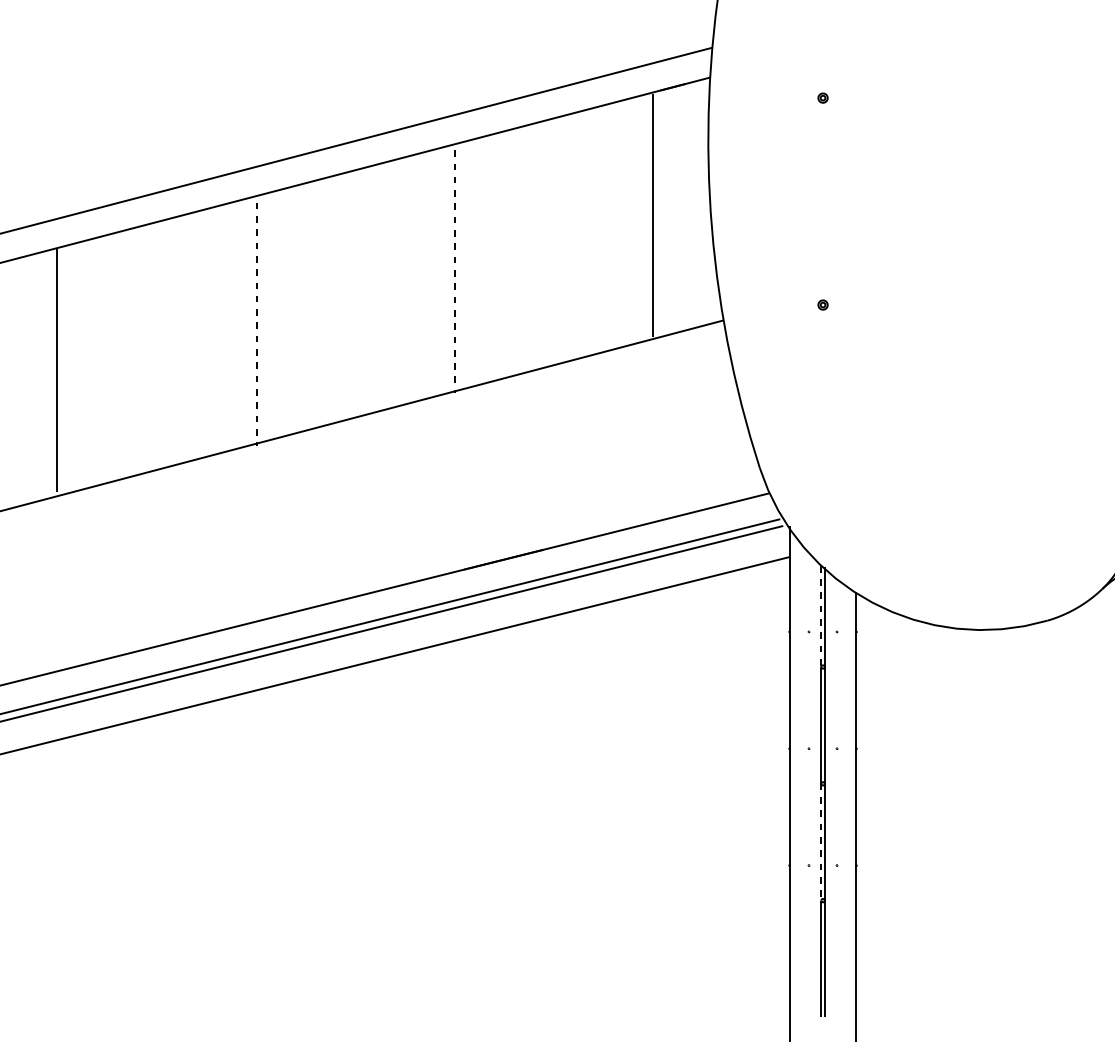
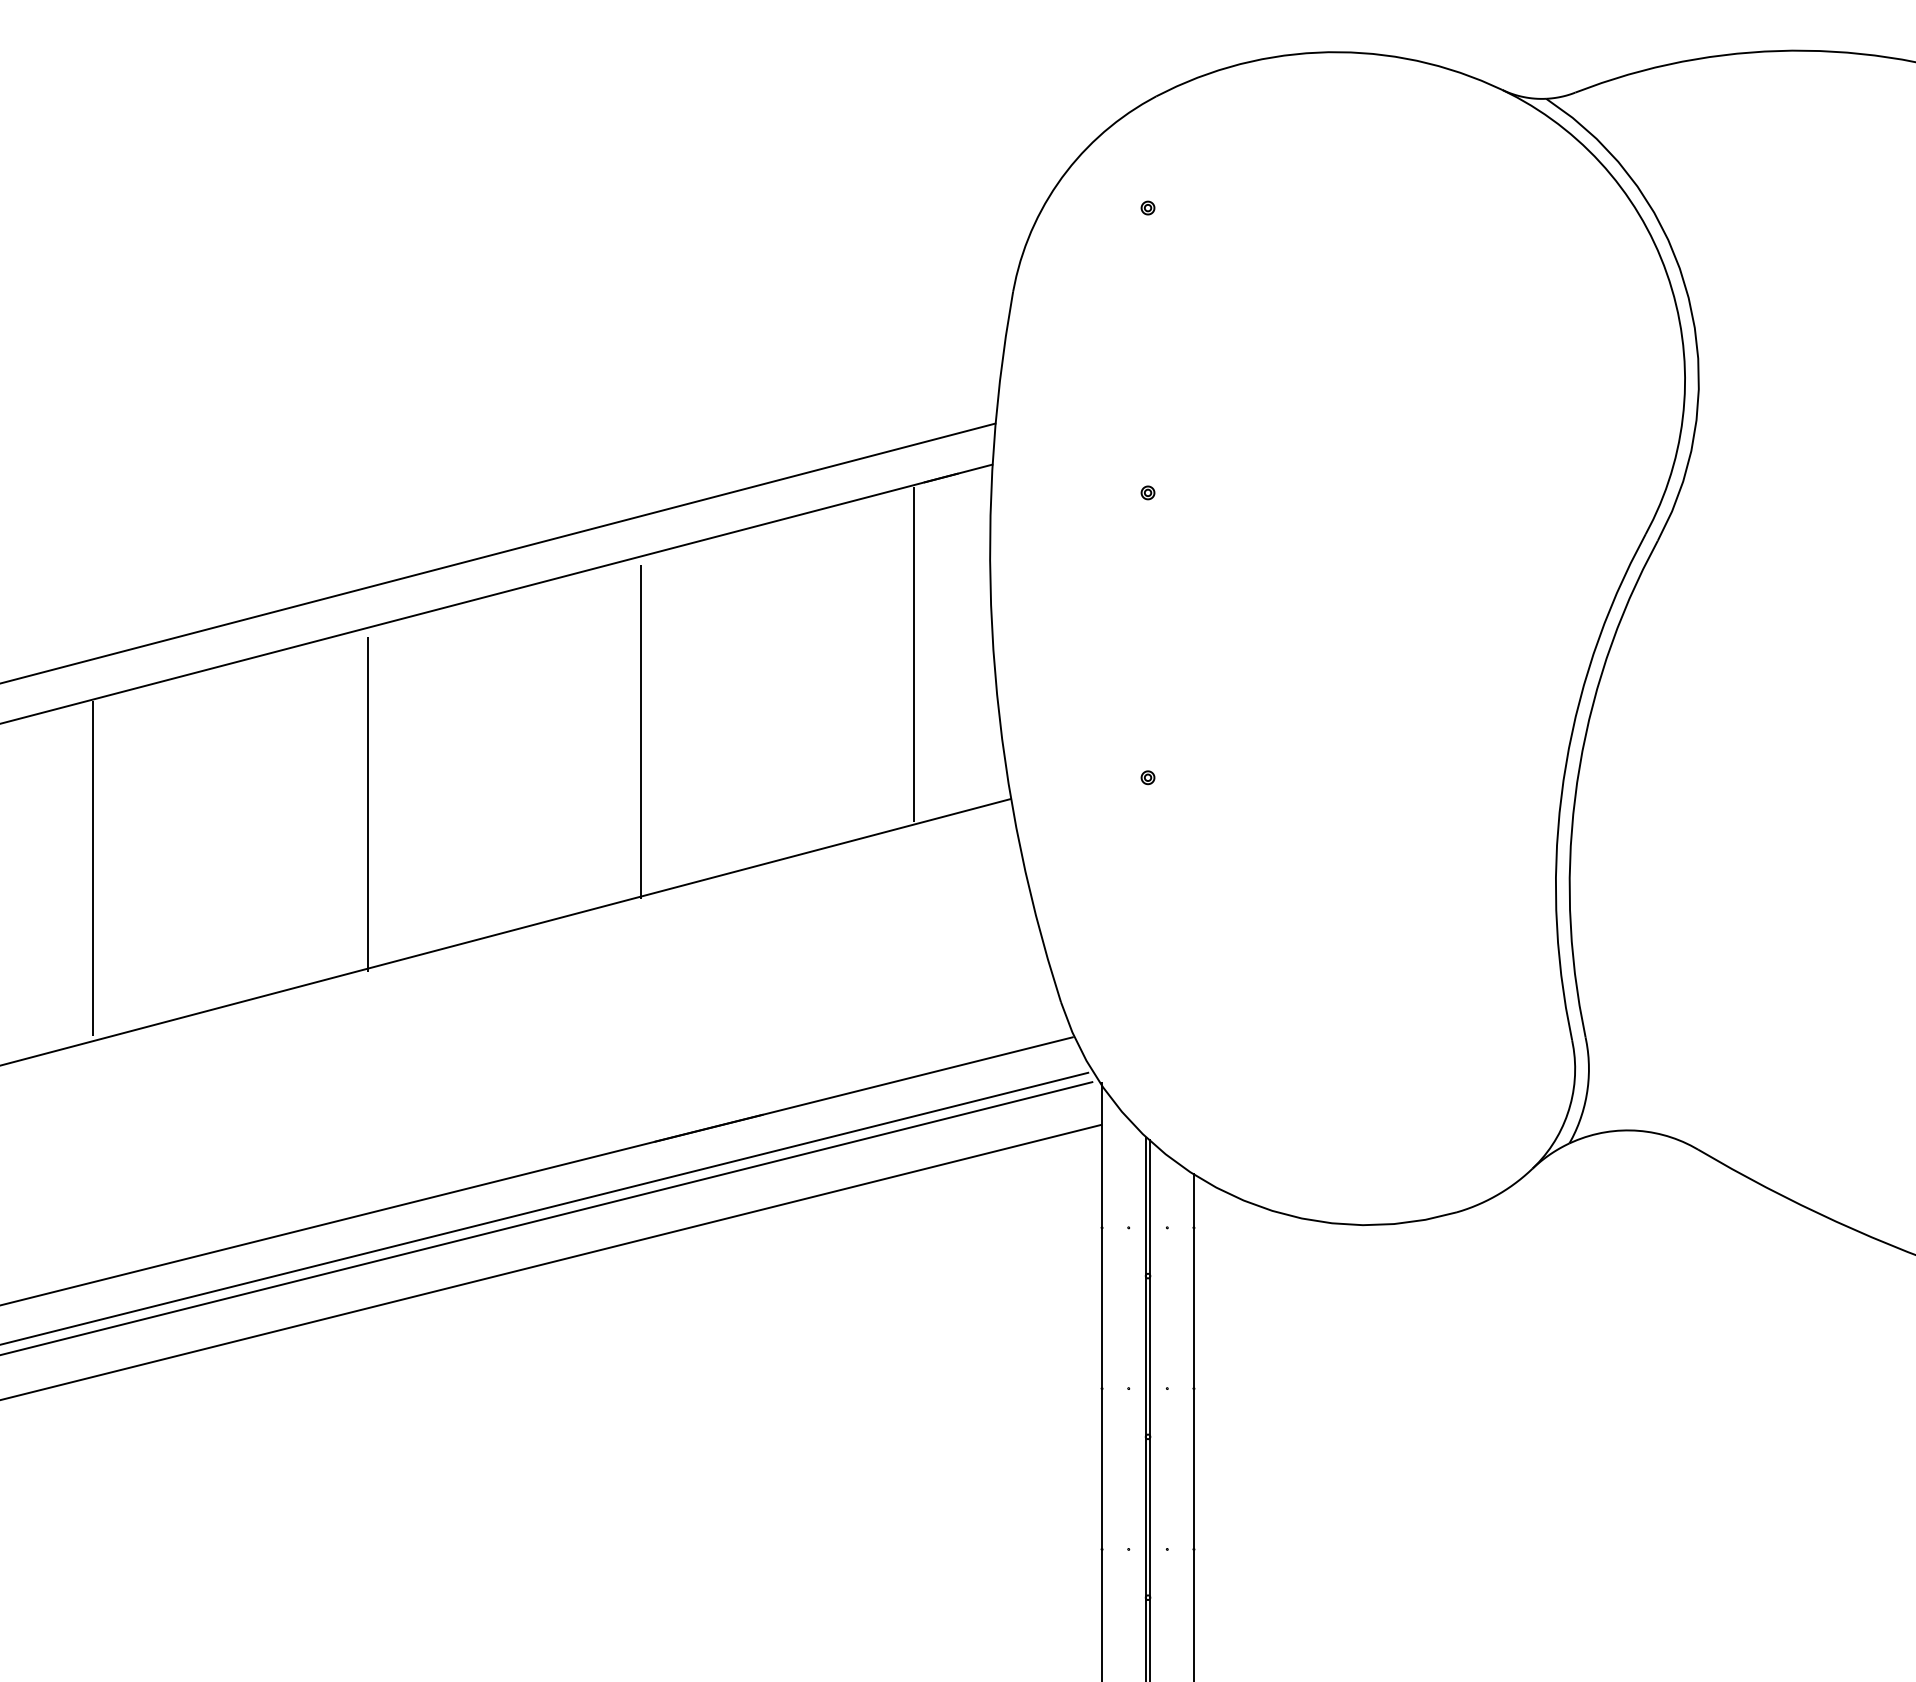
line: (455, 272) -> (641, 732), dashed -> solid
line: (256, 324) -> (368, 804), dashed -> solid
line: (821, 616) -> (1145, 1206), dashed -> solid
line: (821, 842) -> (1145, 1517), dashed -> solid

